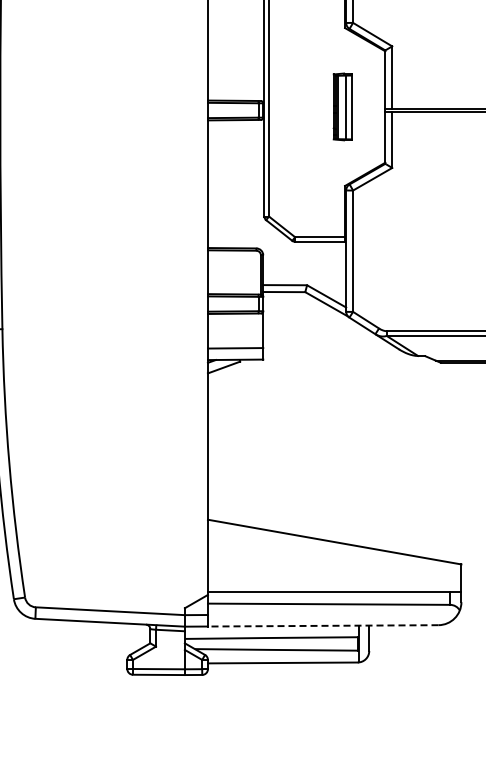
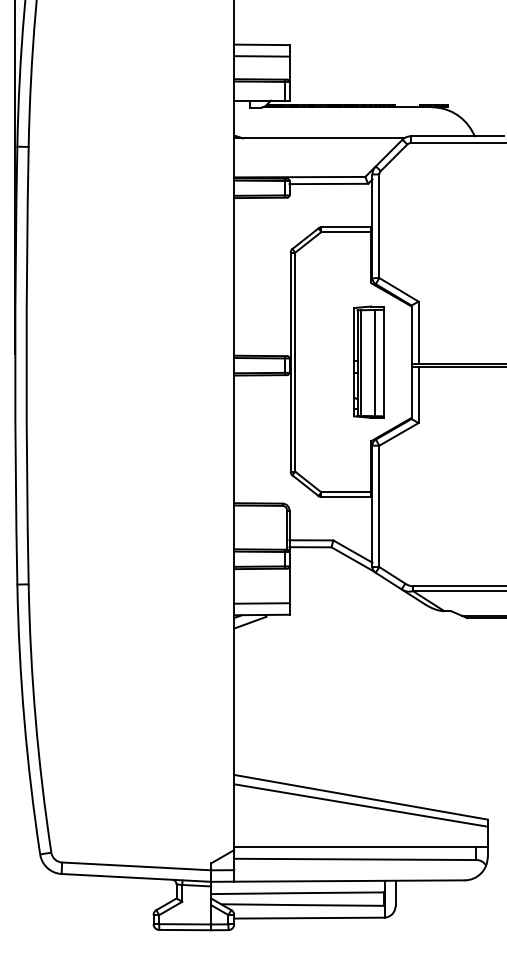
part: (342, 106) -> (368, 361), size x1.67
line: (334, 550) -> (360, 805), added
line: (322, 626) -> (348, 881), dashed -> solid

